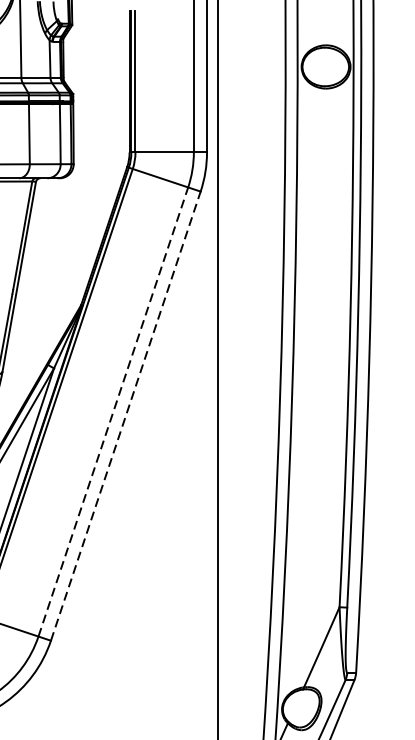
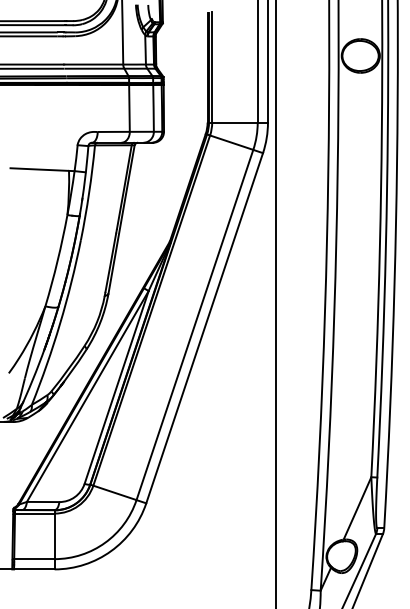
line: (112, 412) -> (194, 325), dashed -> solid
line: (125, 416) -> (204, 328), dashed -> solid

